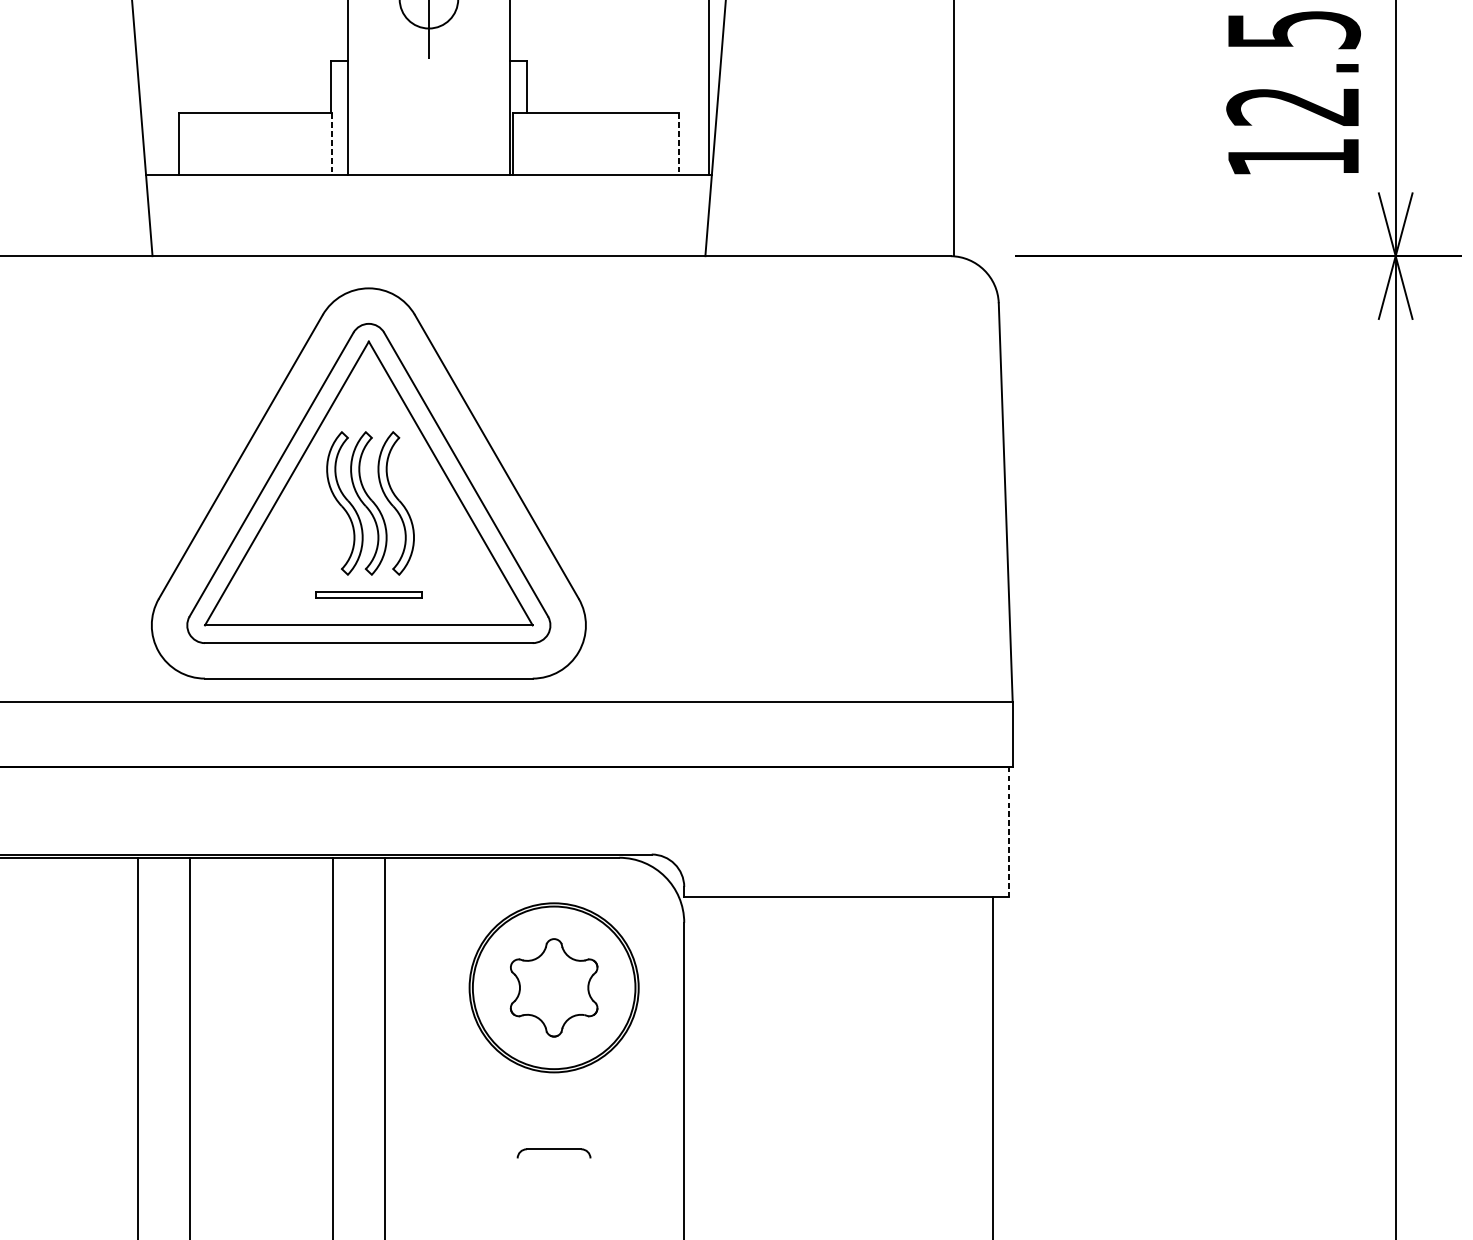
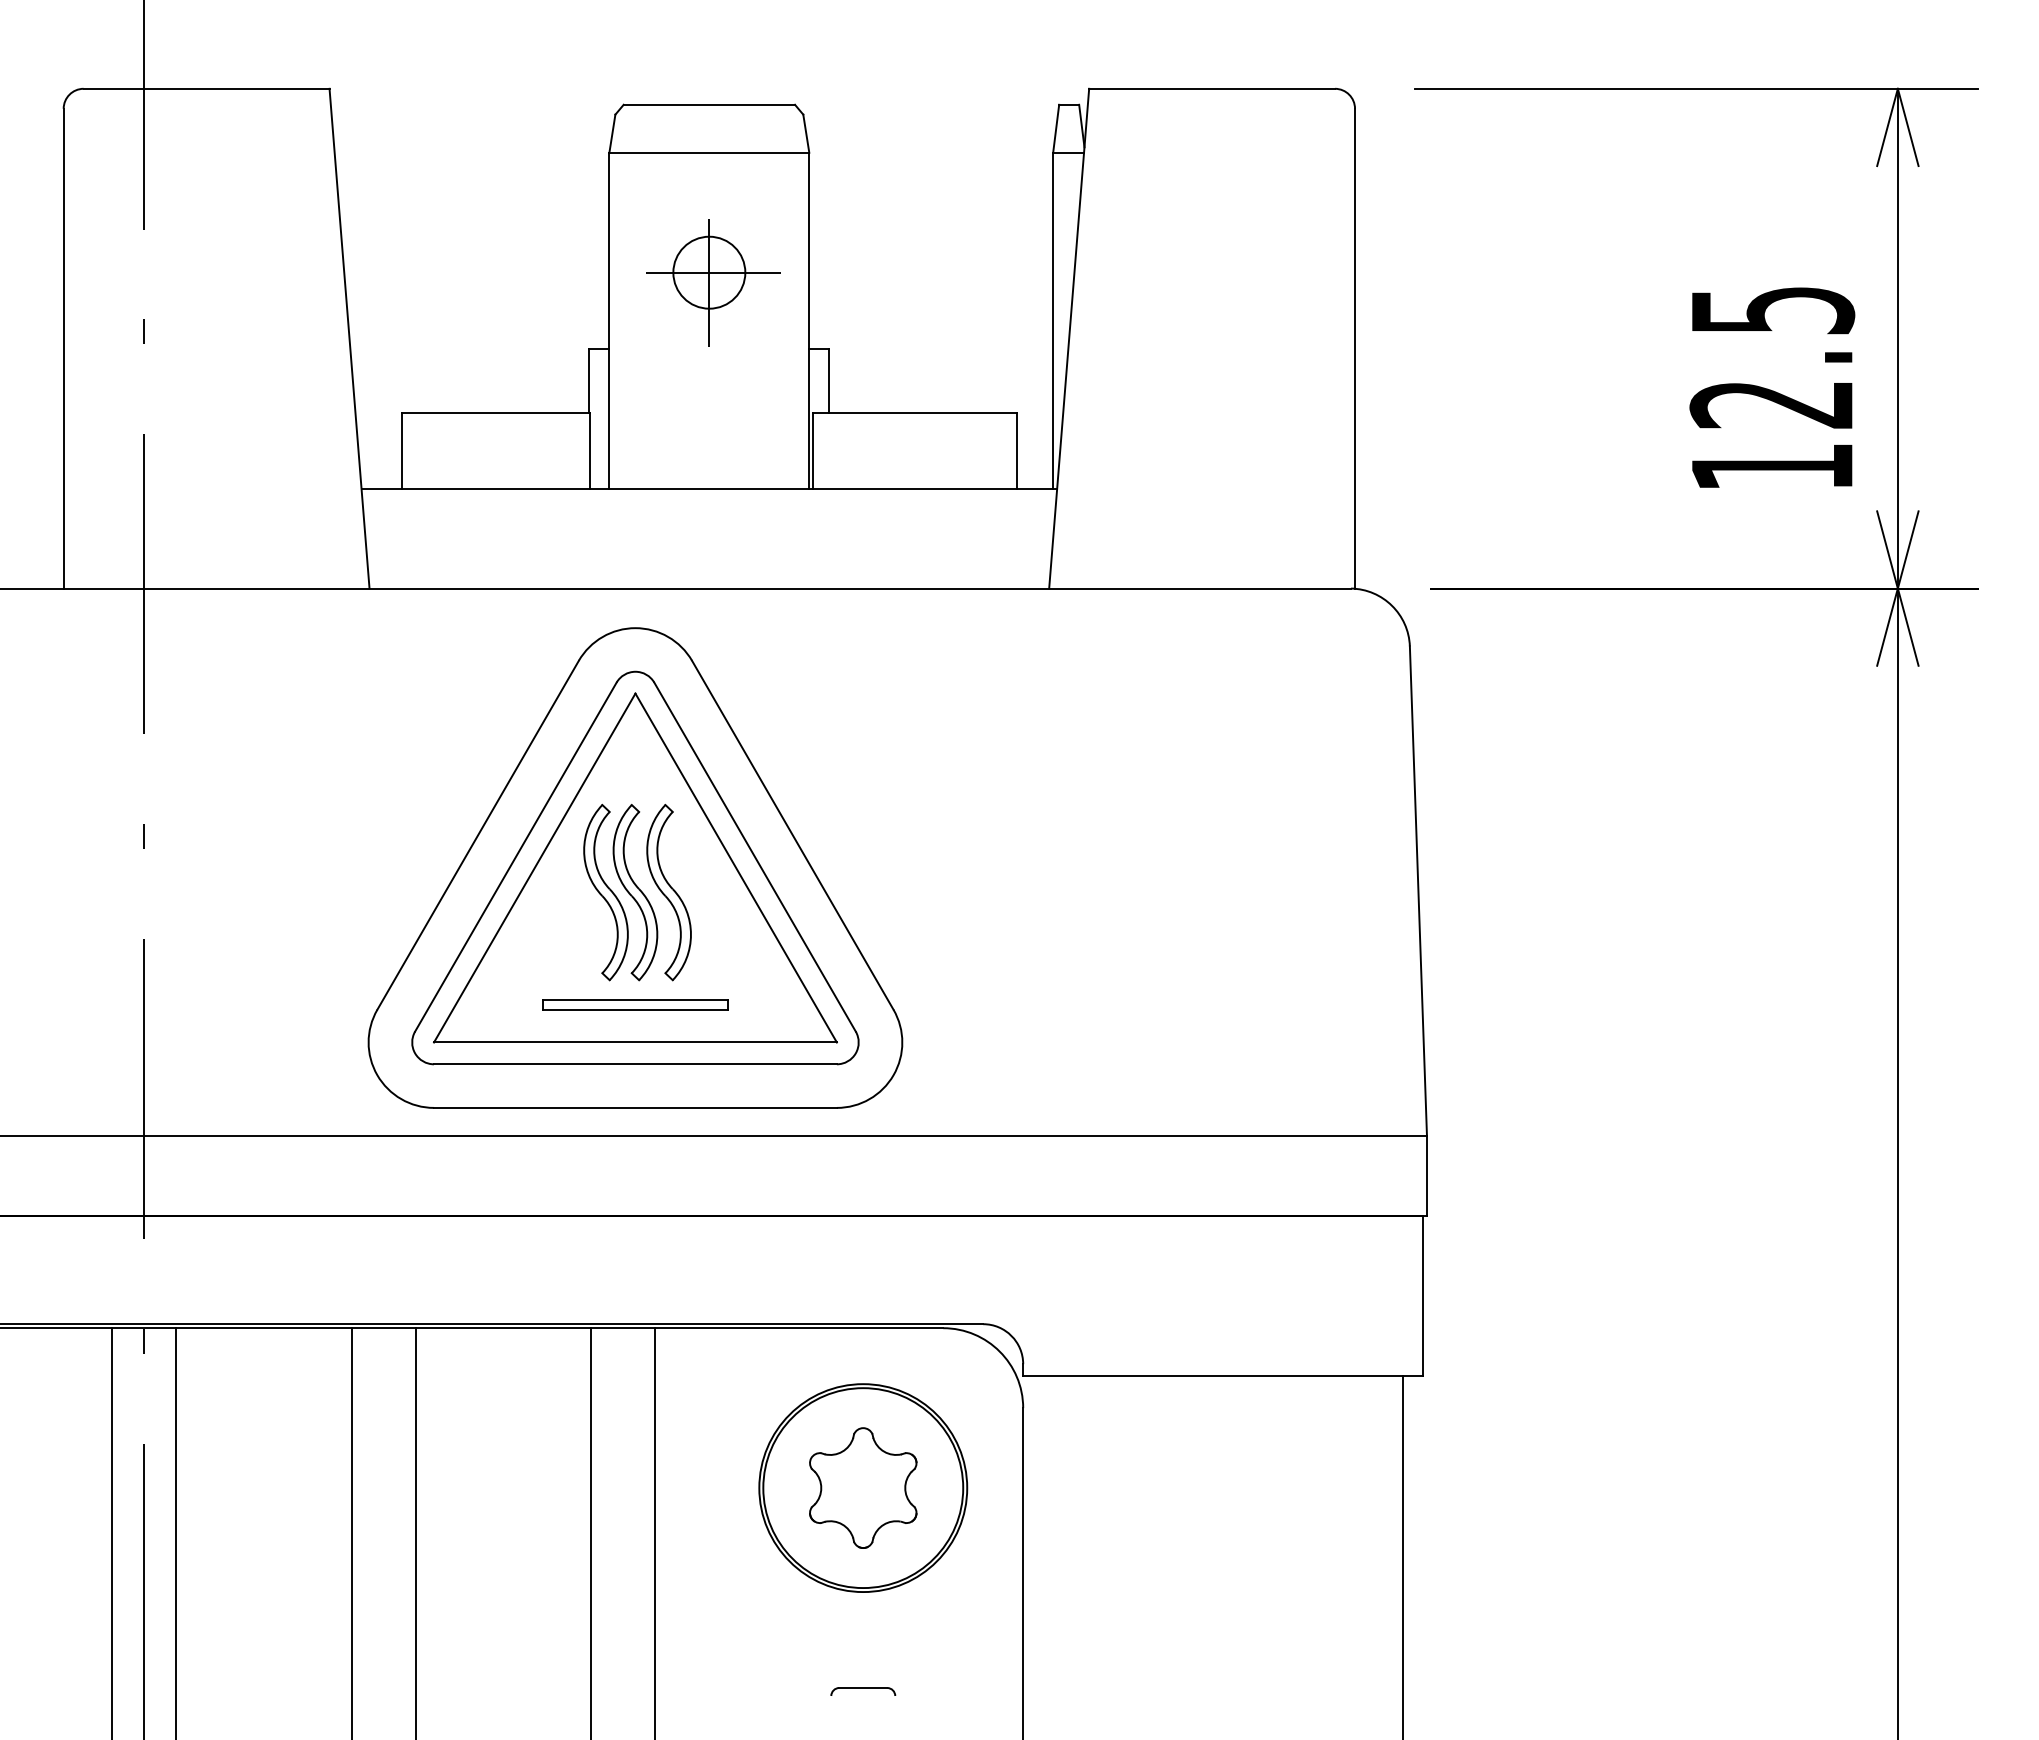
line: (331, 143) -> (589, 450), dashed -> solid
line: (679, 143) -> (1017, 450), dashed -> solid
part: (368, 594) -> (635, 1004), size x1.43
line: (1009, 832) -> (1422, 1296), dashed -> solid
part: (554, 1153) -> (863, 1691), size x0.71

